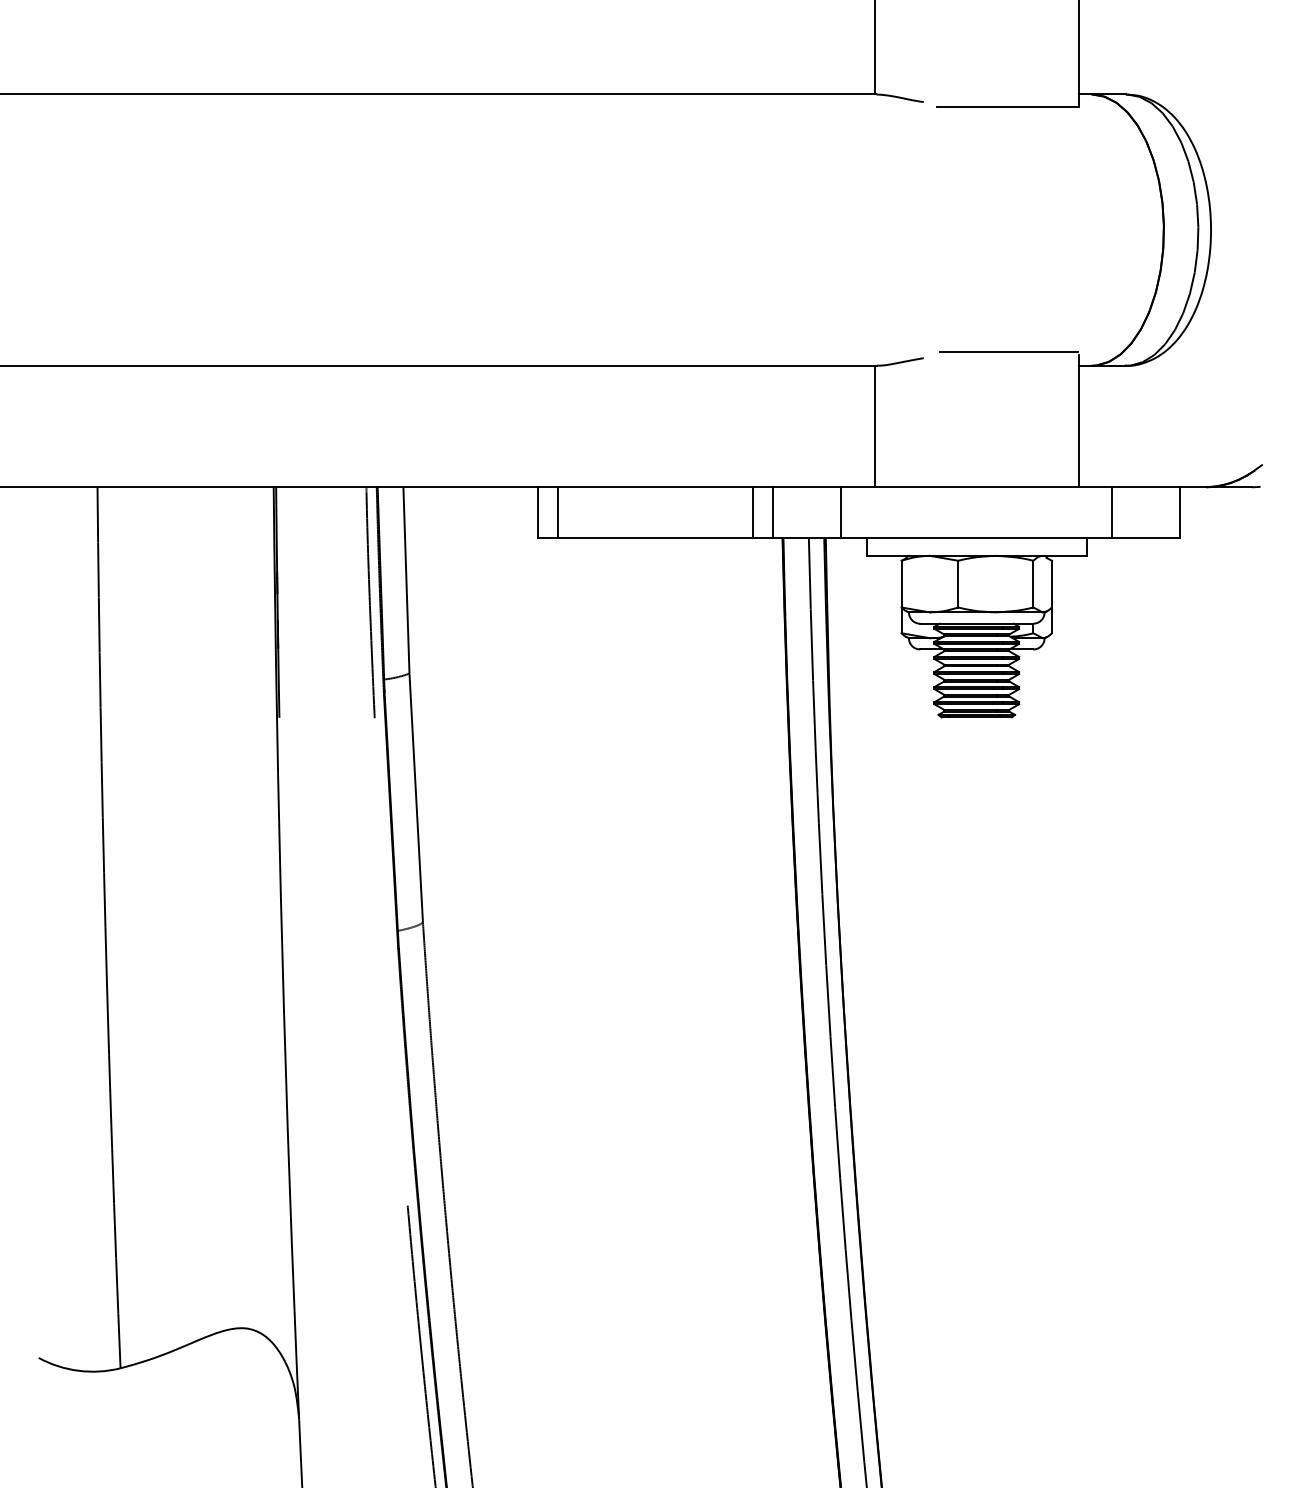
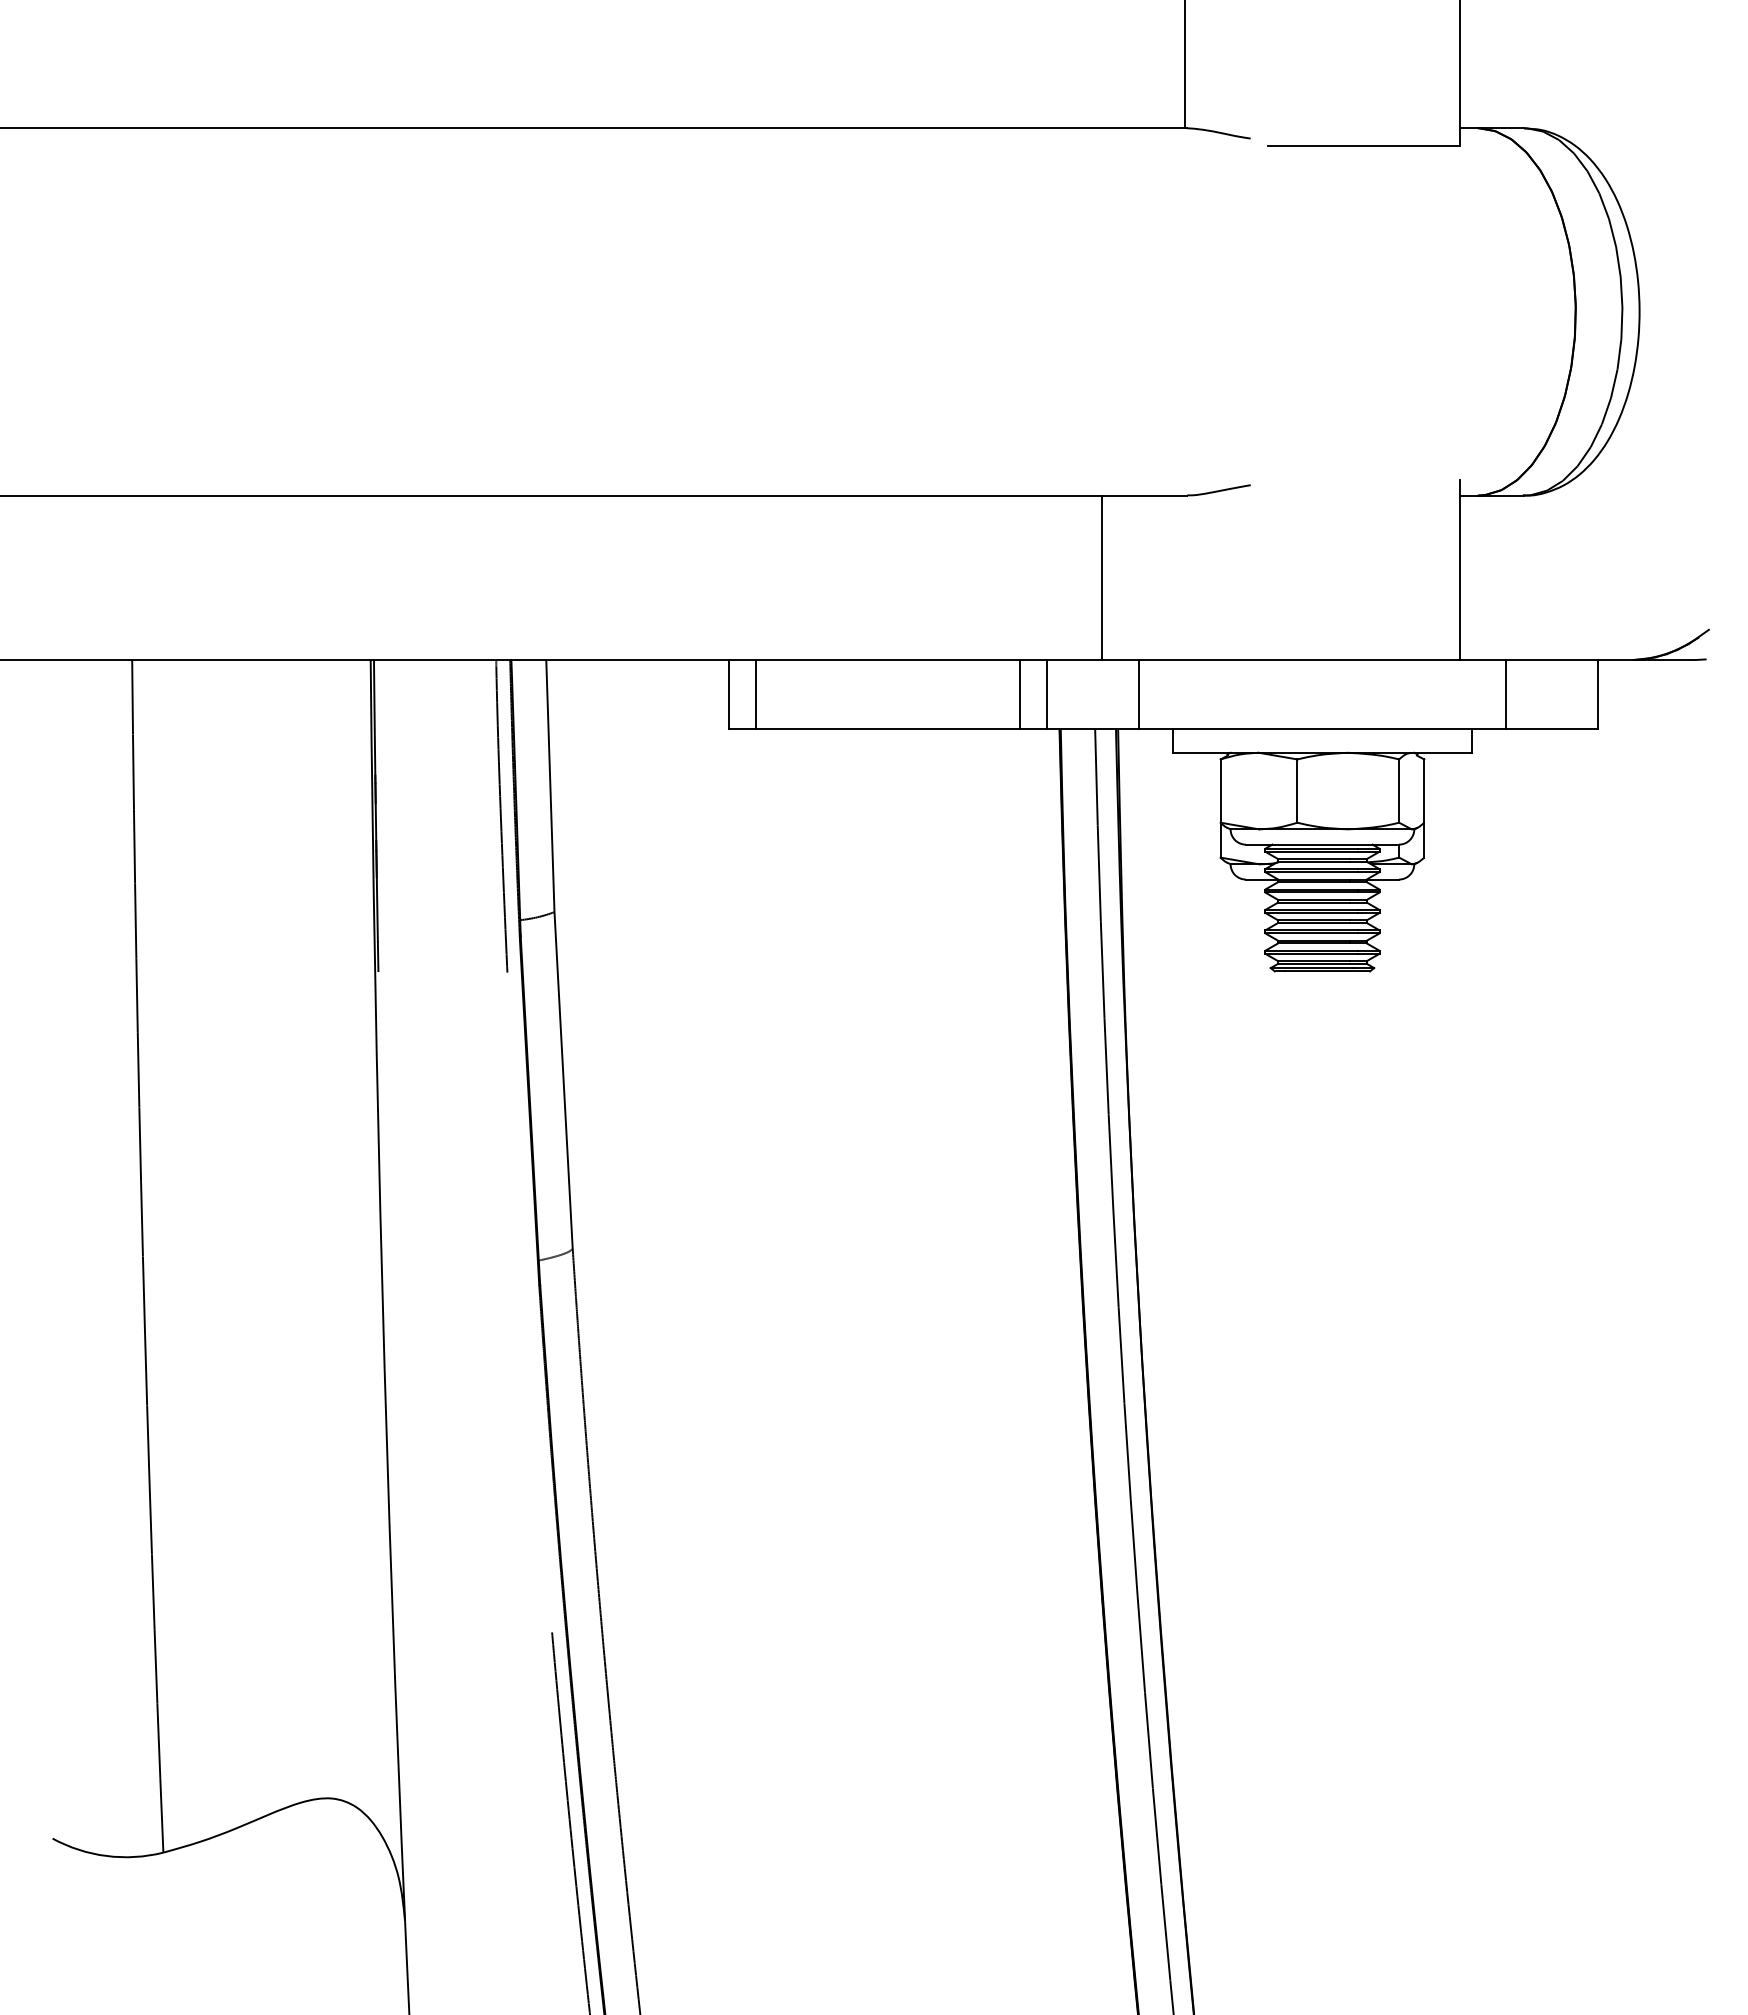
line: (1008, 351) -> (1365, 476), removed
line: (874, 426) -> (1101, 577), moved

